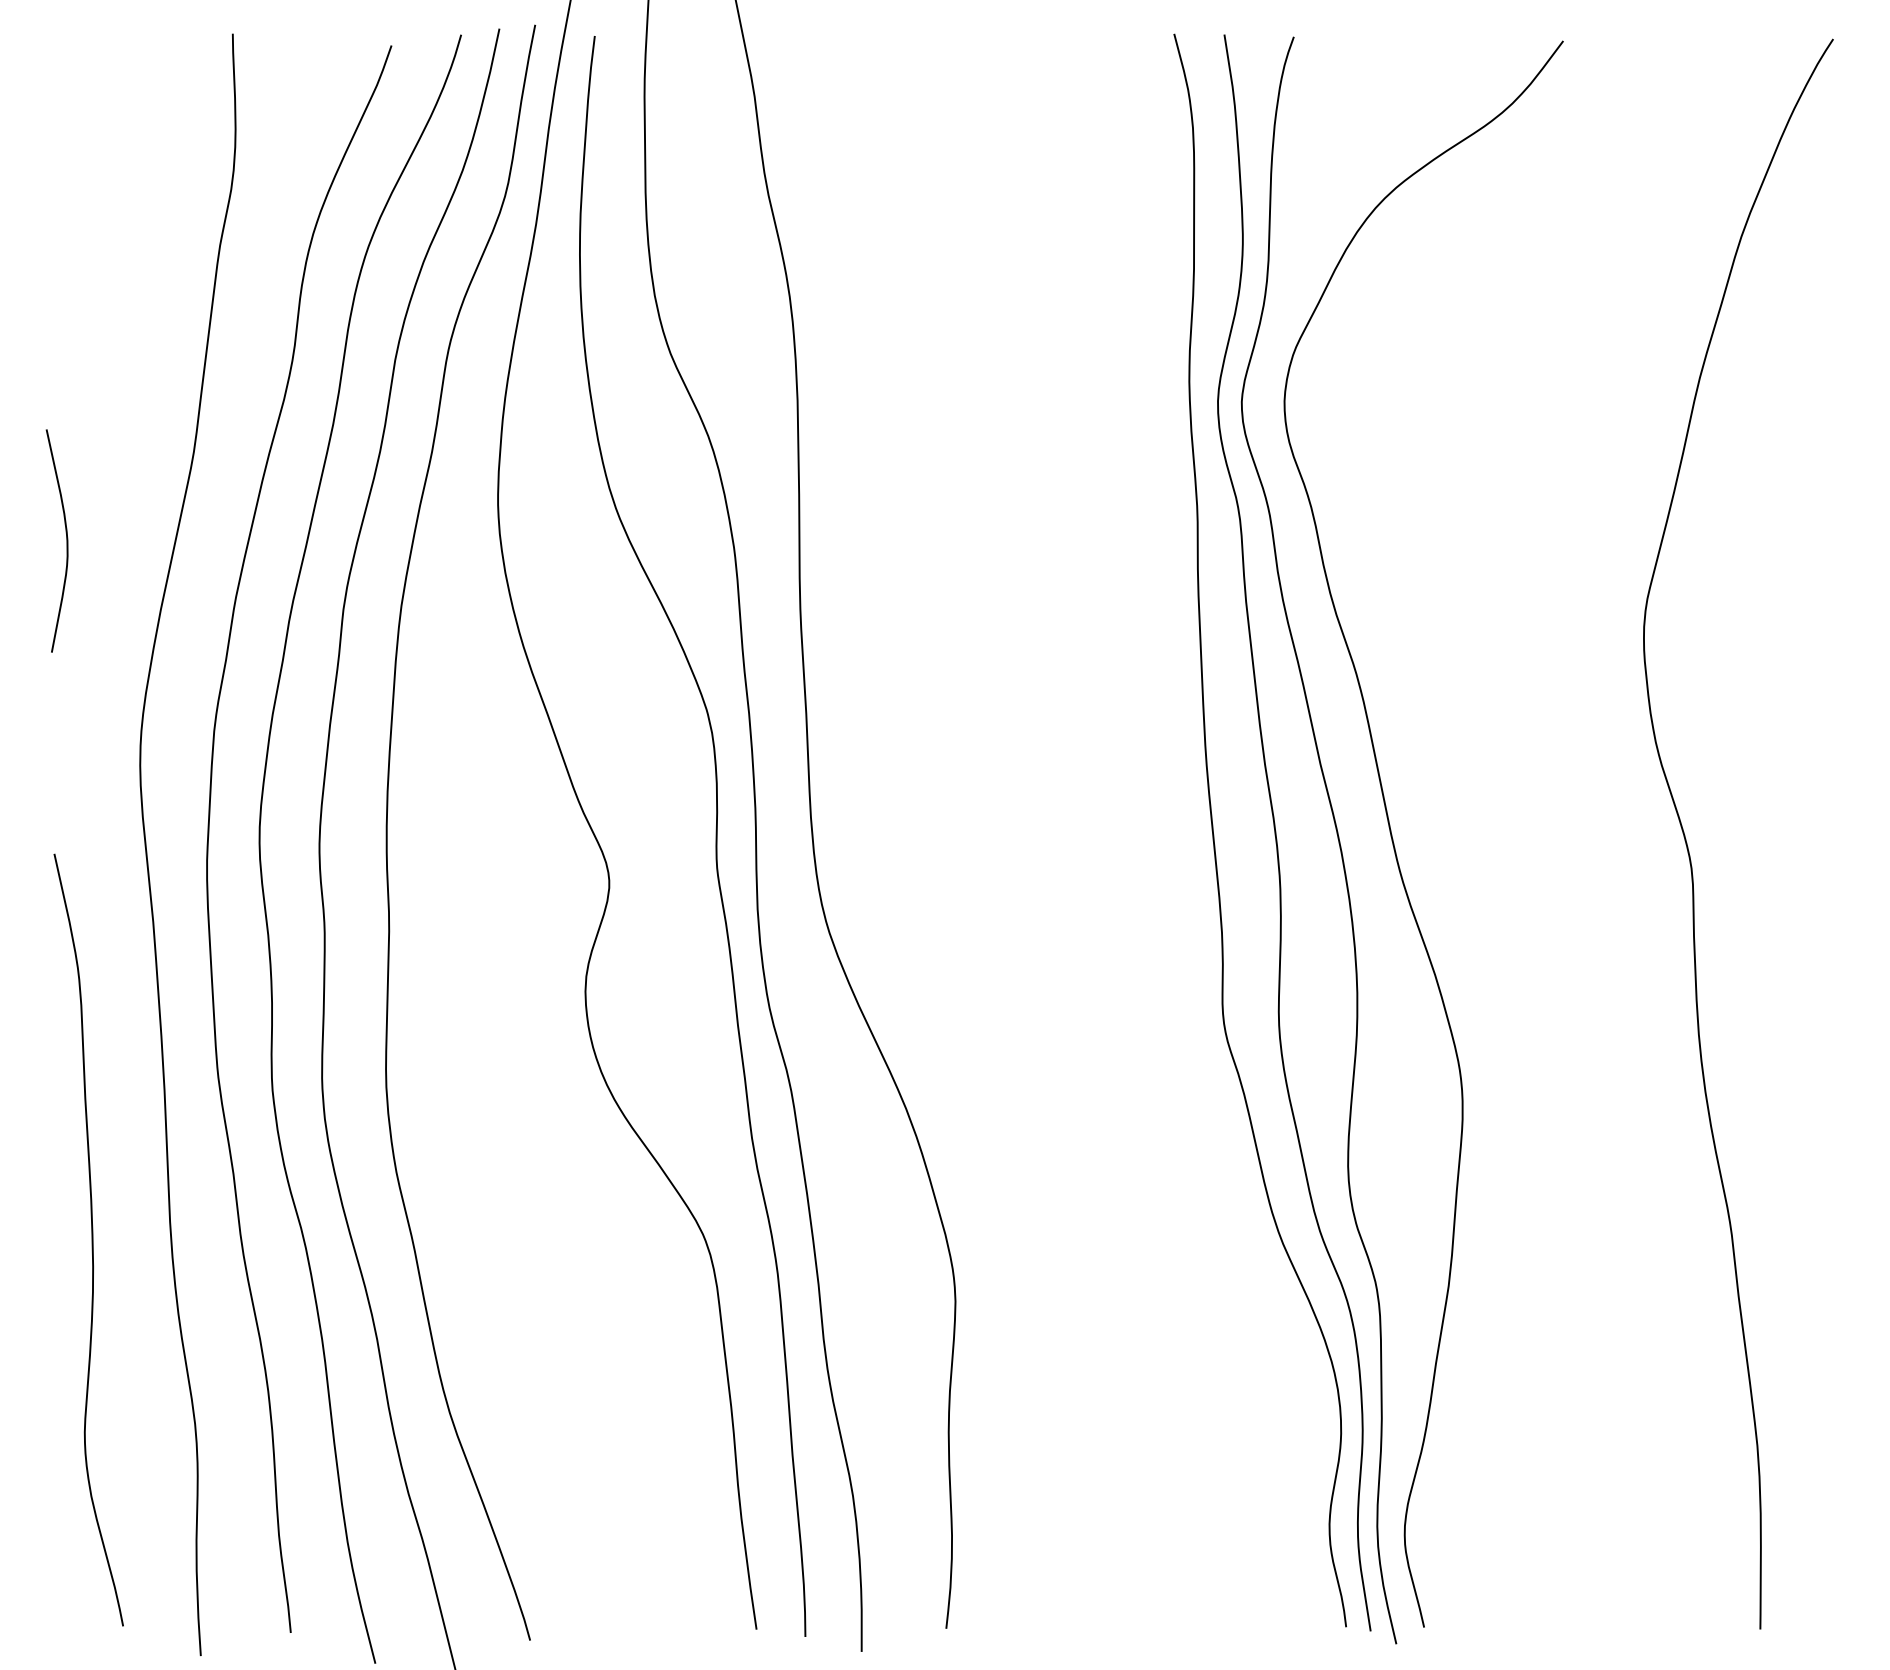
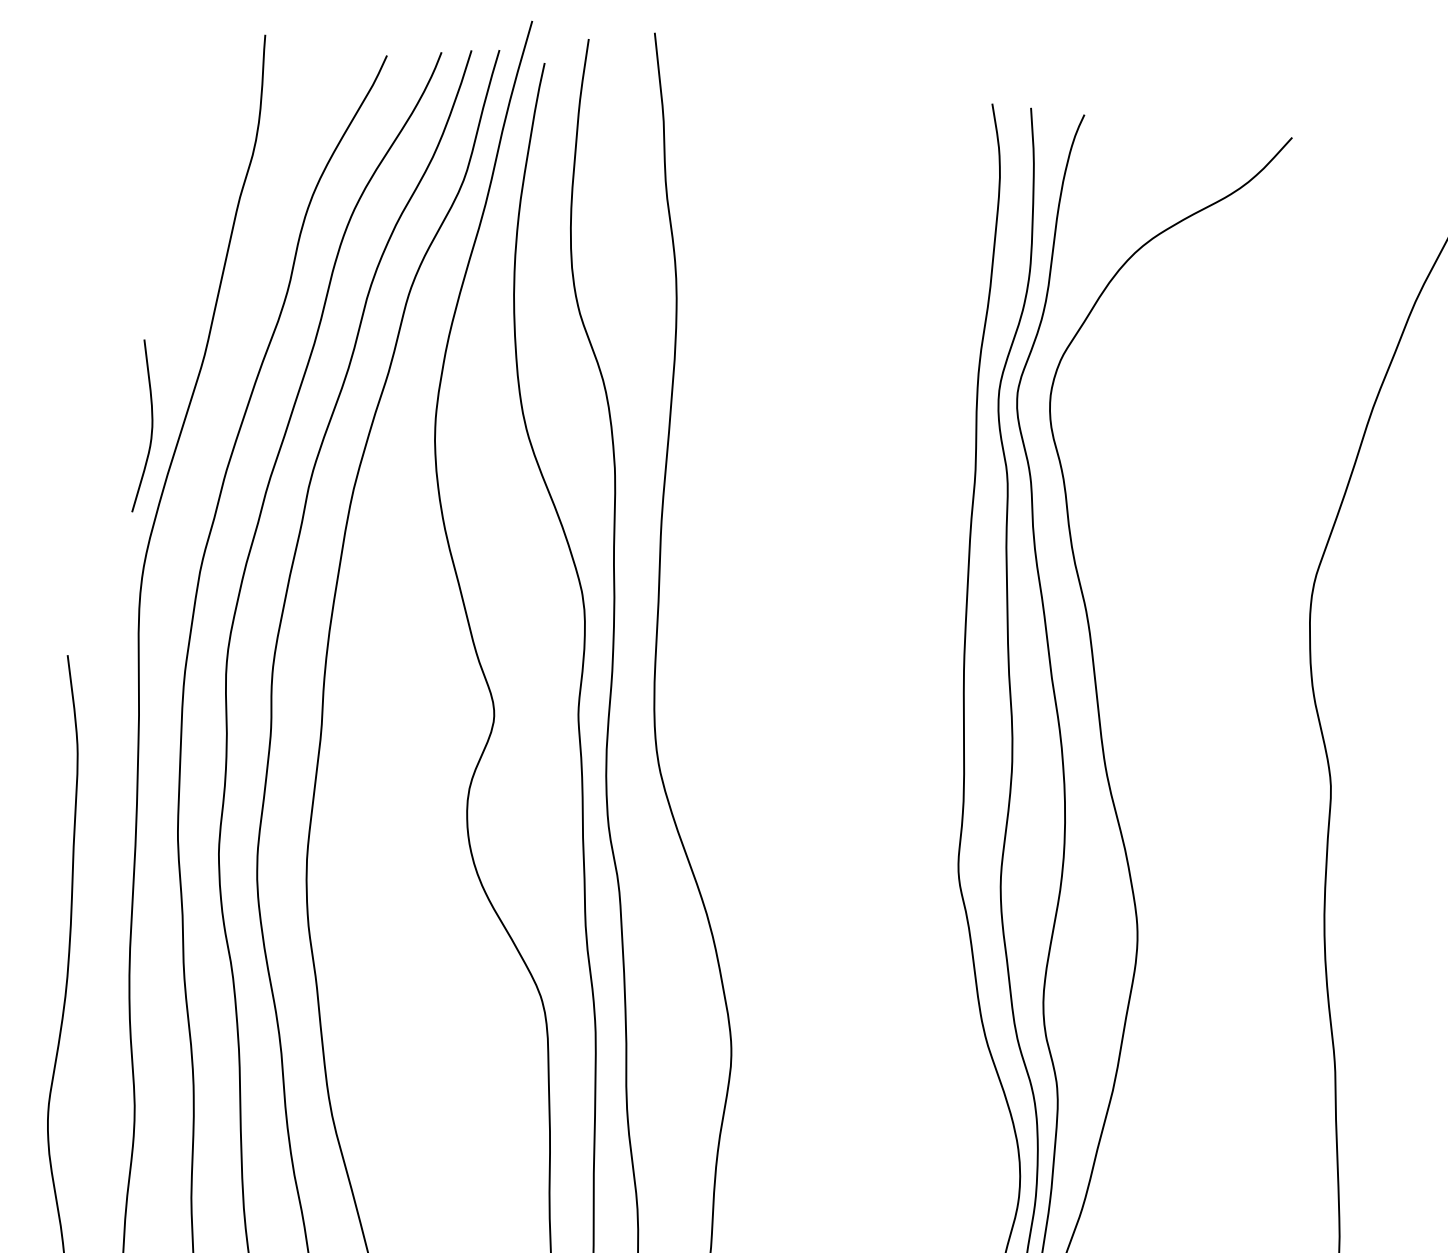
curve: (66, 540) -> (151, 426), moved

